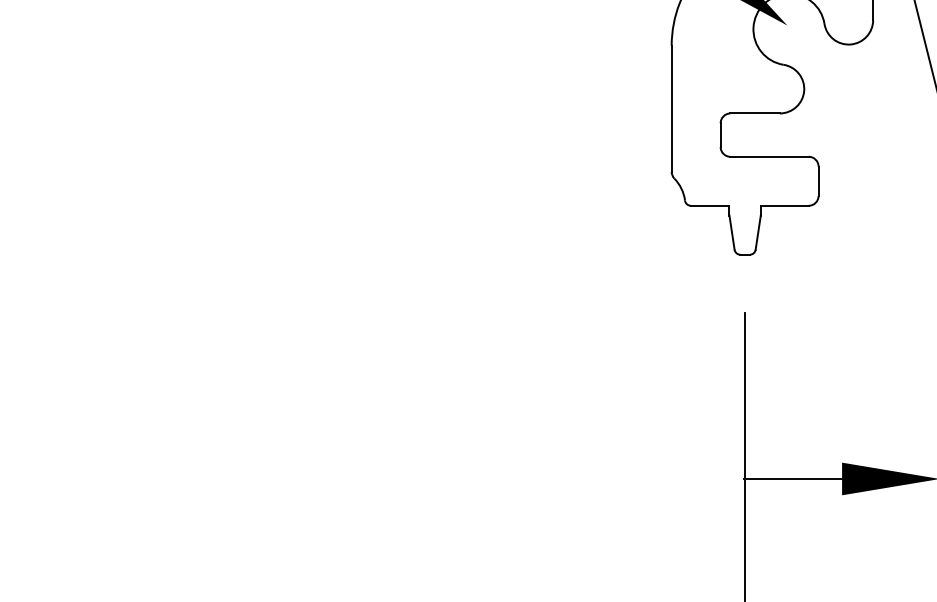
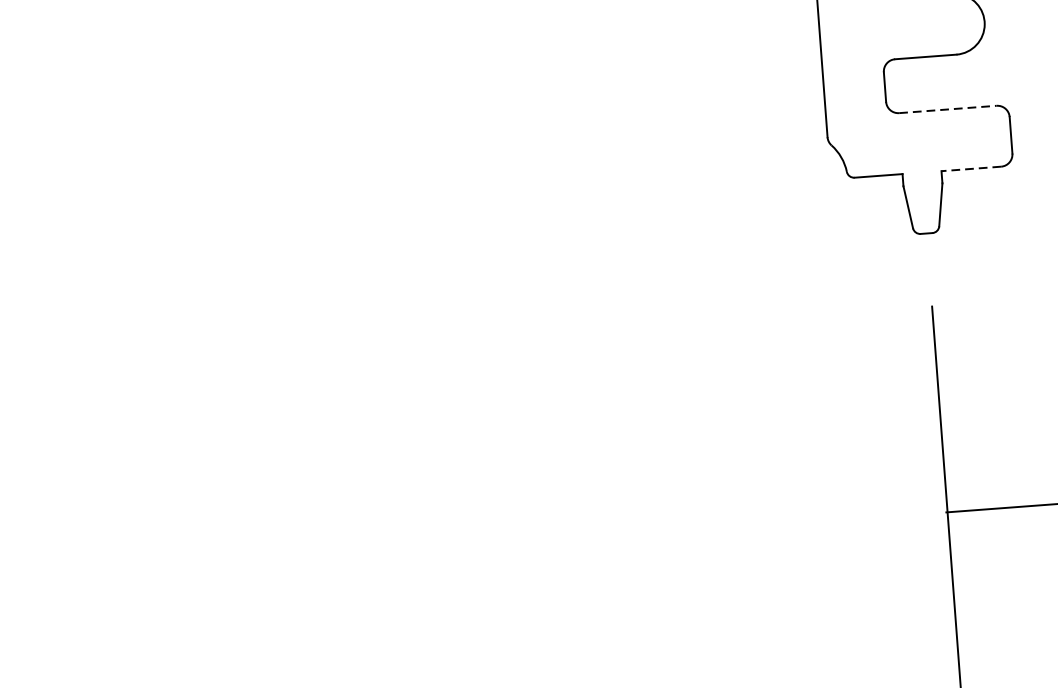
line: (770, 156) -> (948, 109), solid -> dashed
line: (784, 205) -> (970, 168), solid -> dashed

